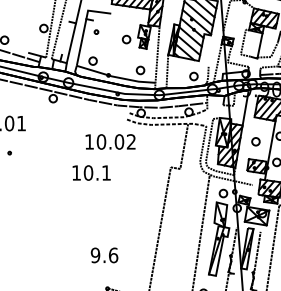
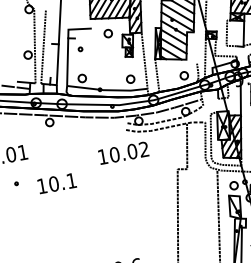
part: (126, 39) -> (108, 33), moved
text: (110, 141) -> (123, 152), moved
text: (91, 172) -> (56, 183), moved

